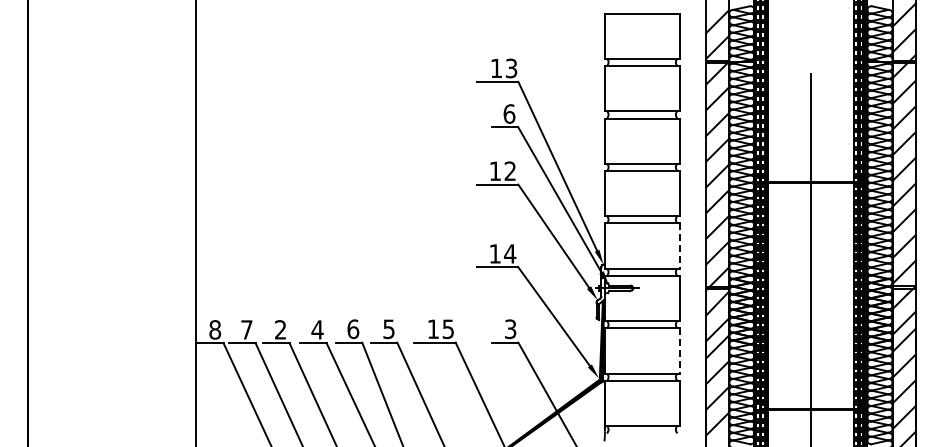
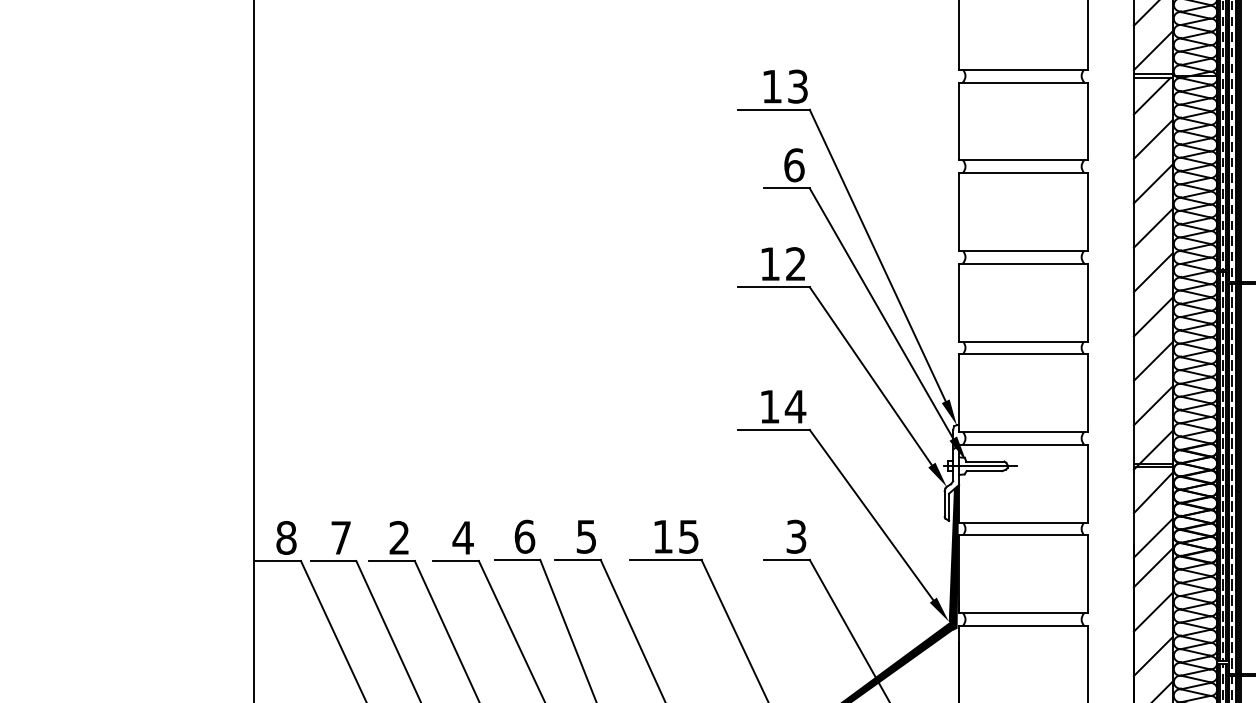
line: (679, 246) -> (1087, 393), dashed -> solid
line: (679, 351) -> (1087, 575), dashed -> solid

